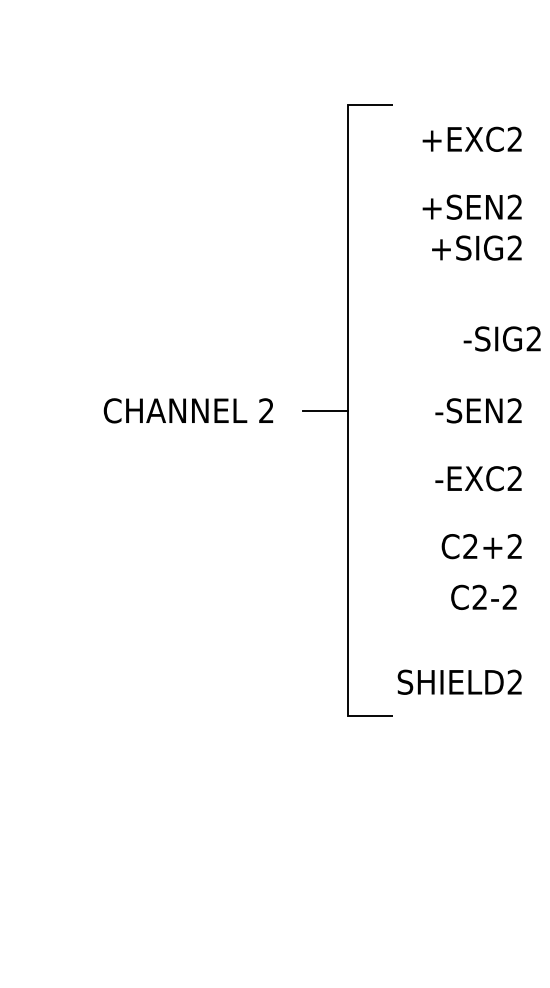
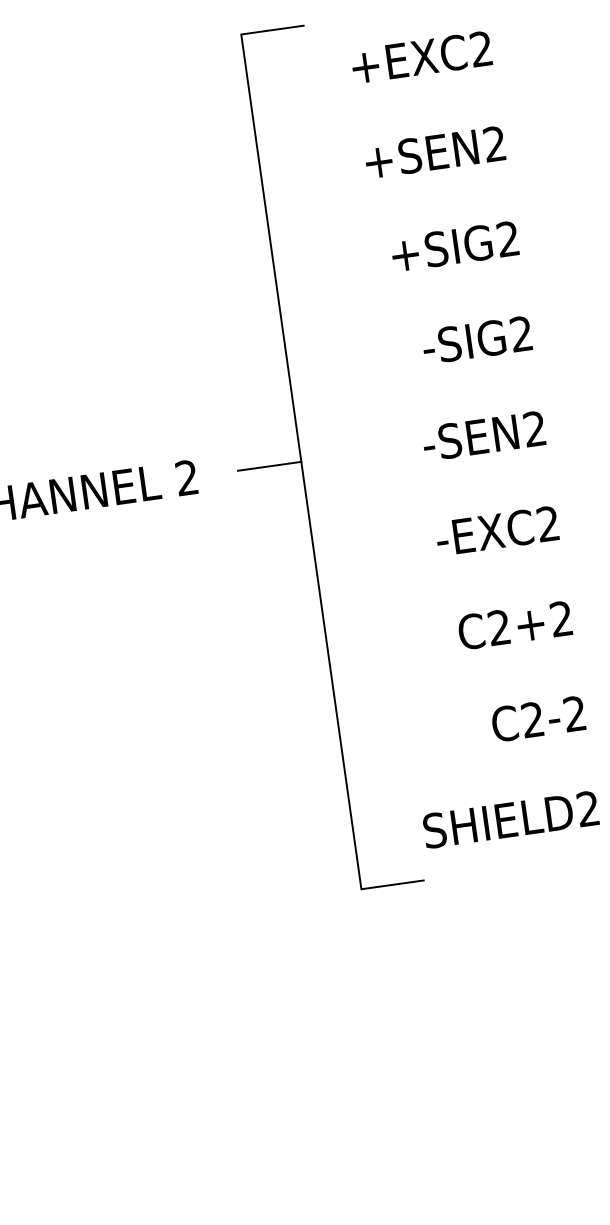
text: (476, 247) -> (454, 245), moved
text: (501, 338) -> (475, 339), moved
text: (483, 596) -> (537, 717), moved

